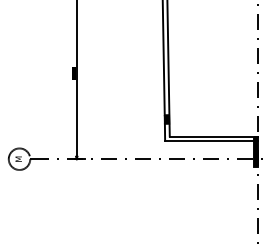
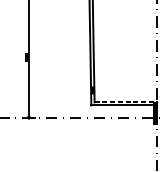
line: (214, 136) -> (126, 102), solid -> dashed

